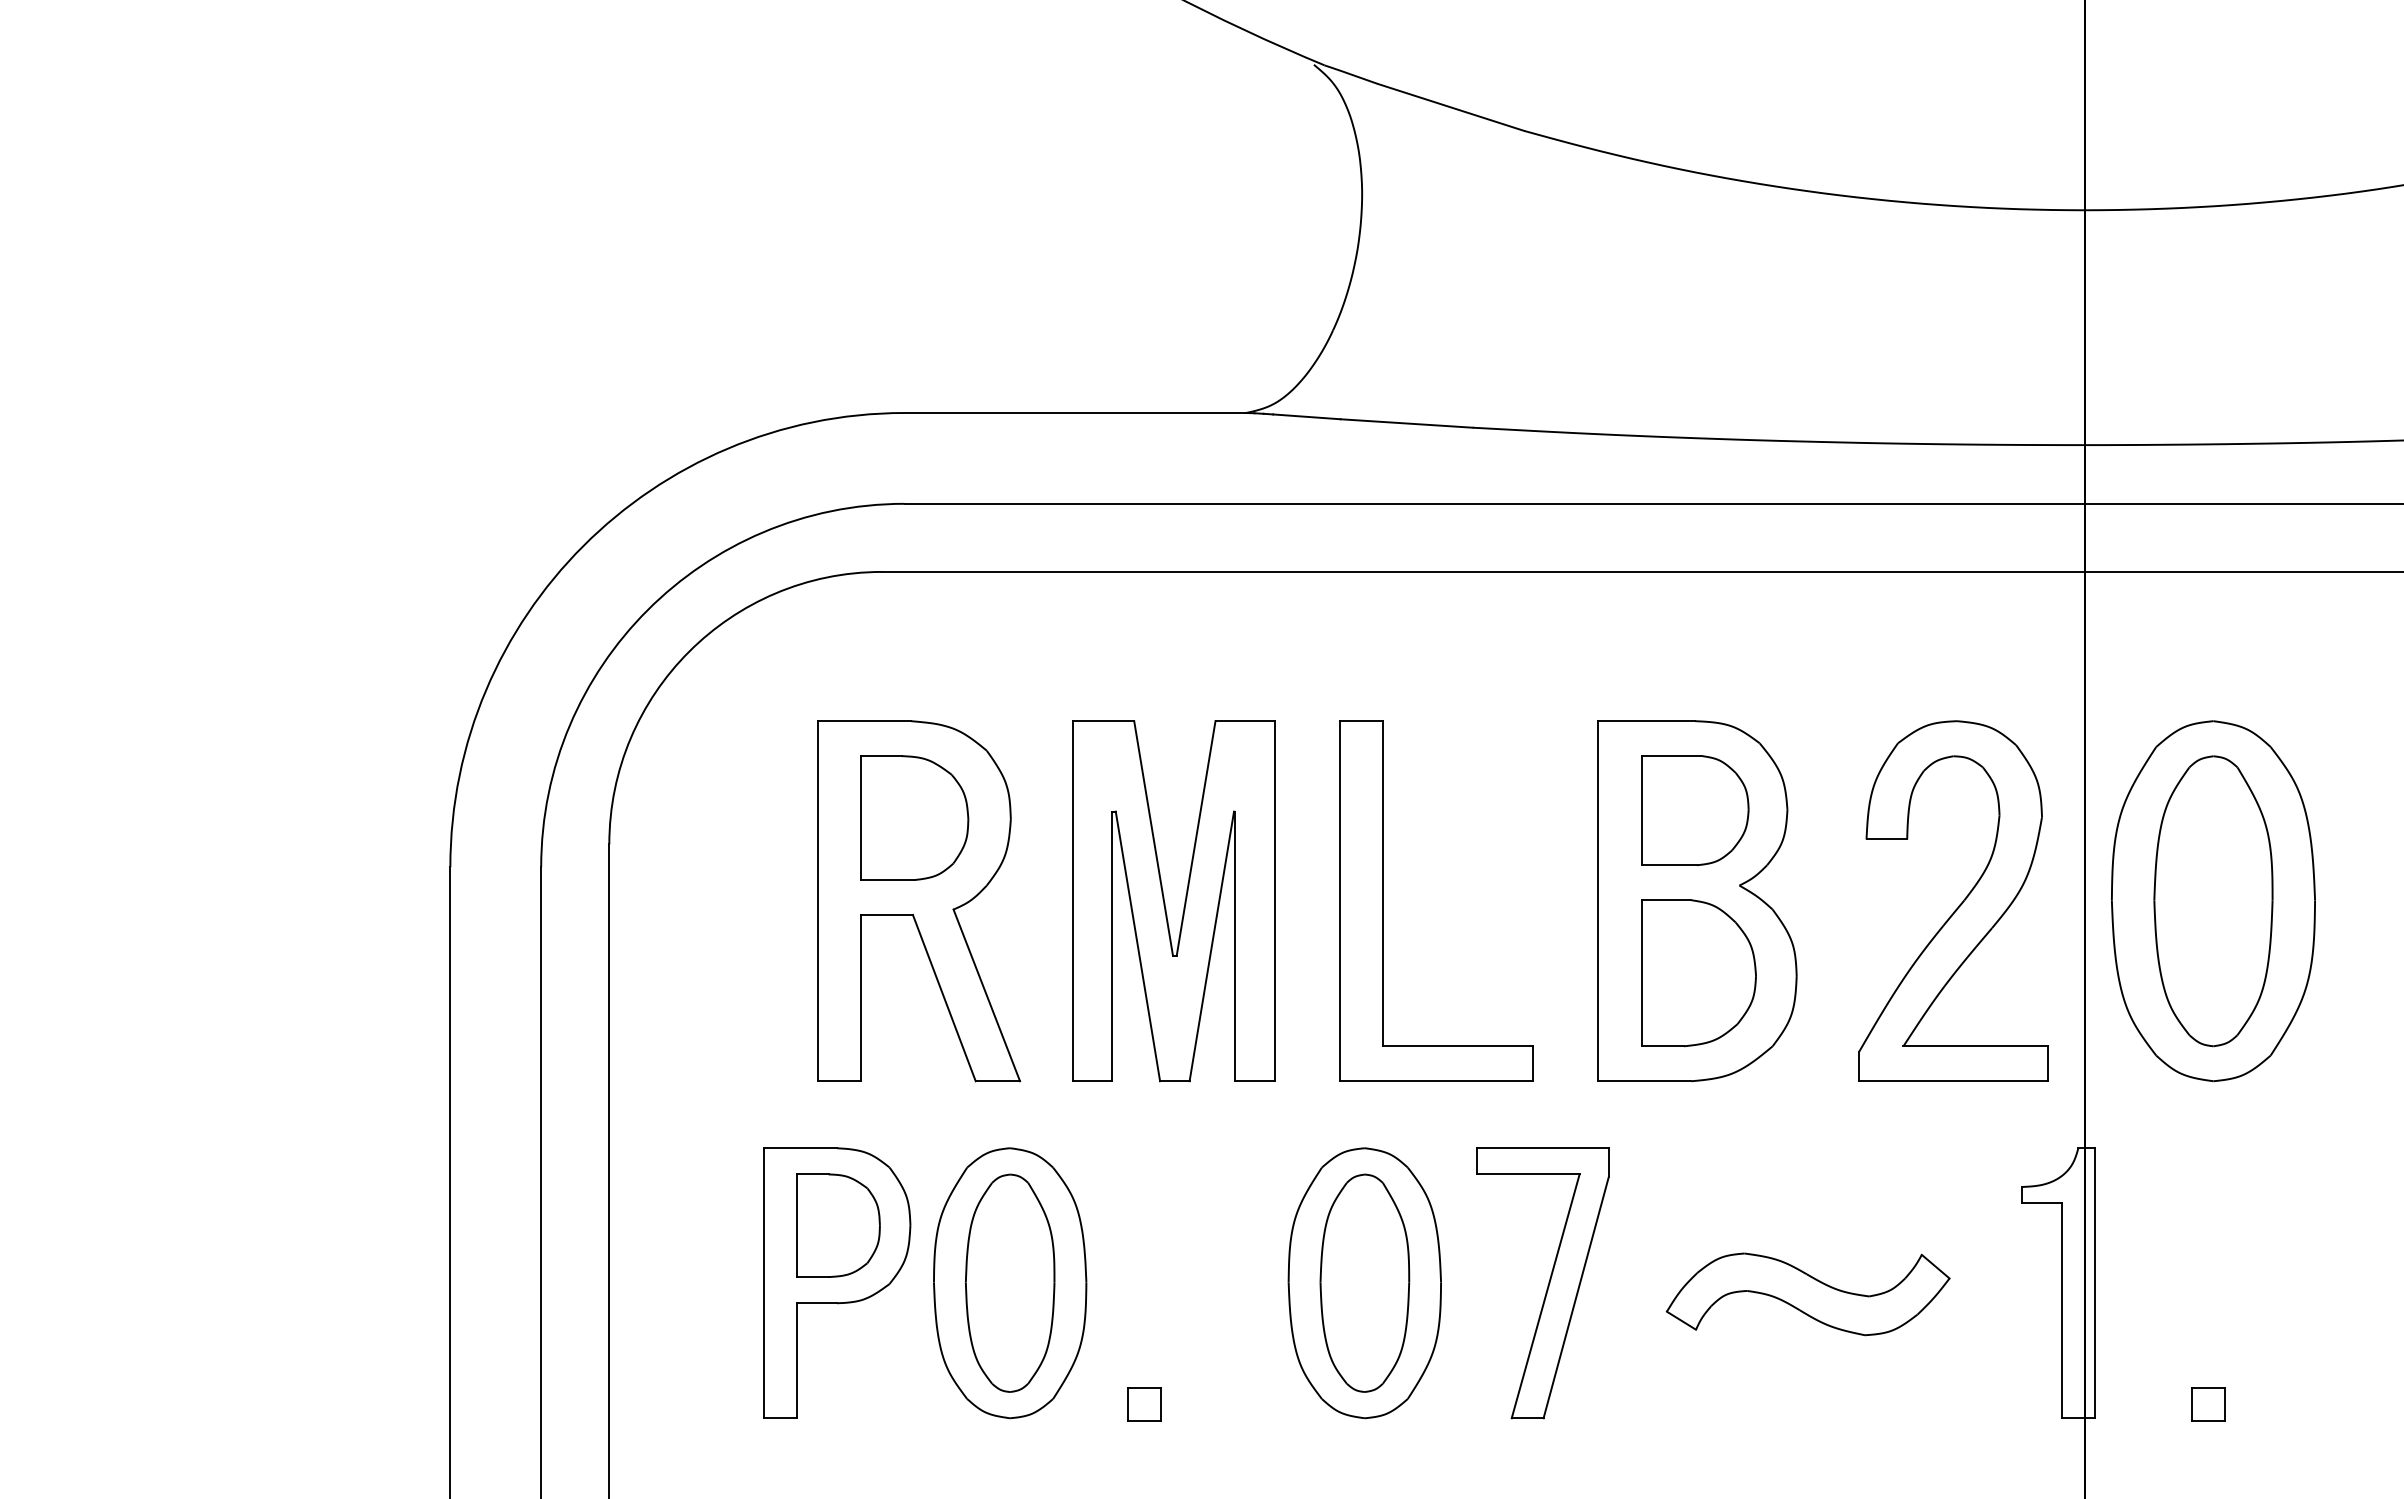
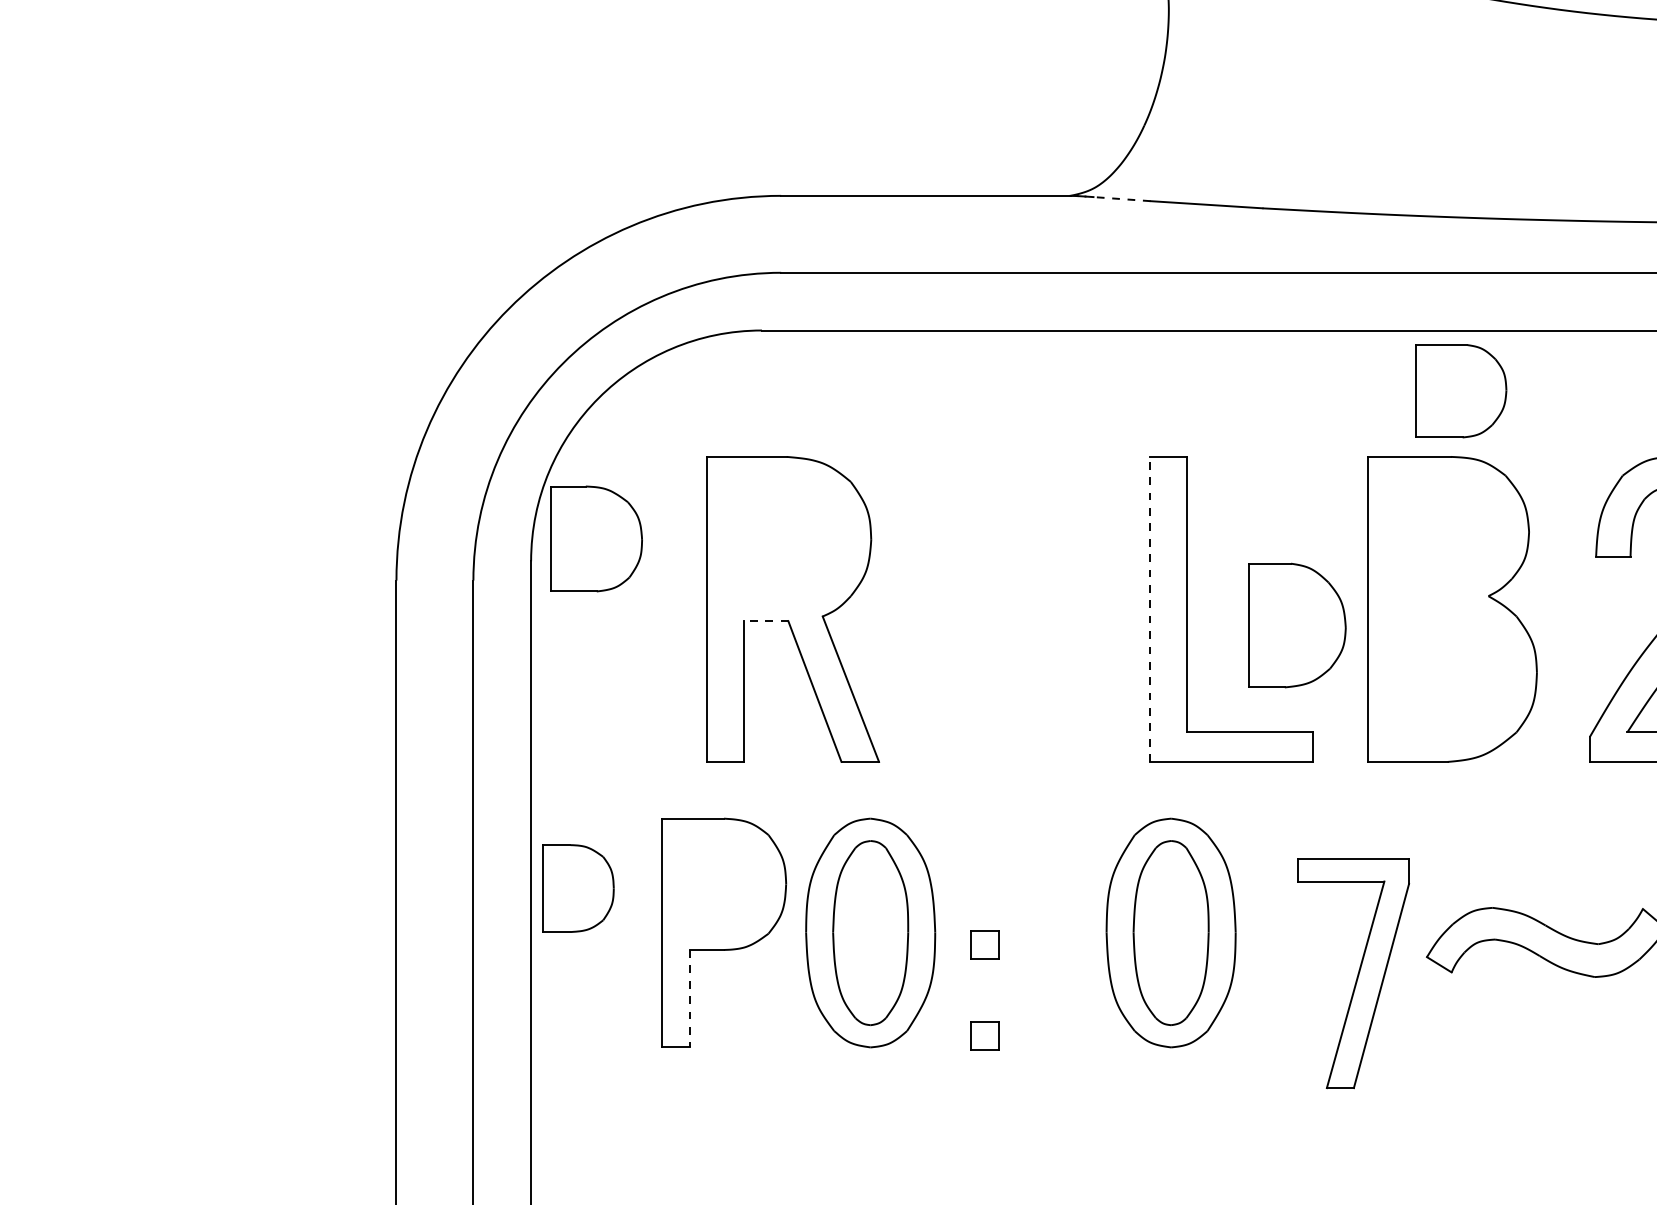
line: (1306, 416) -> (1121, 198), solid -> dashed
part: (1695, 810) -> (1461, 391), moved
part: (914, 817) -> (596, 538), moved
line: (1339, 900) -> (1149, 608), solid -> dashed
part: (1165, 902) -> (1002, 610), removed
line: (887, 915) -> (766, 621), solid -> dashed
part: (1698, 973) -> (1297, 625), moved
part: (838, 1225) -> (578, 888), moved
part: (1542, 1283) -> (1352, 973), moved
part: (1144, 1297) -> (984, 945), added
line: (796, 1361) -> (689, 999), solid -> dashed

